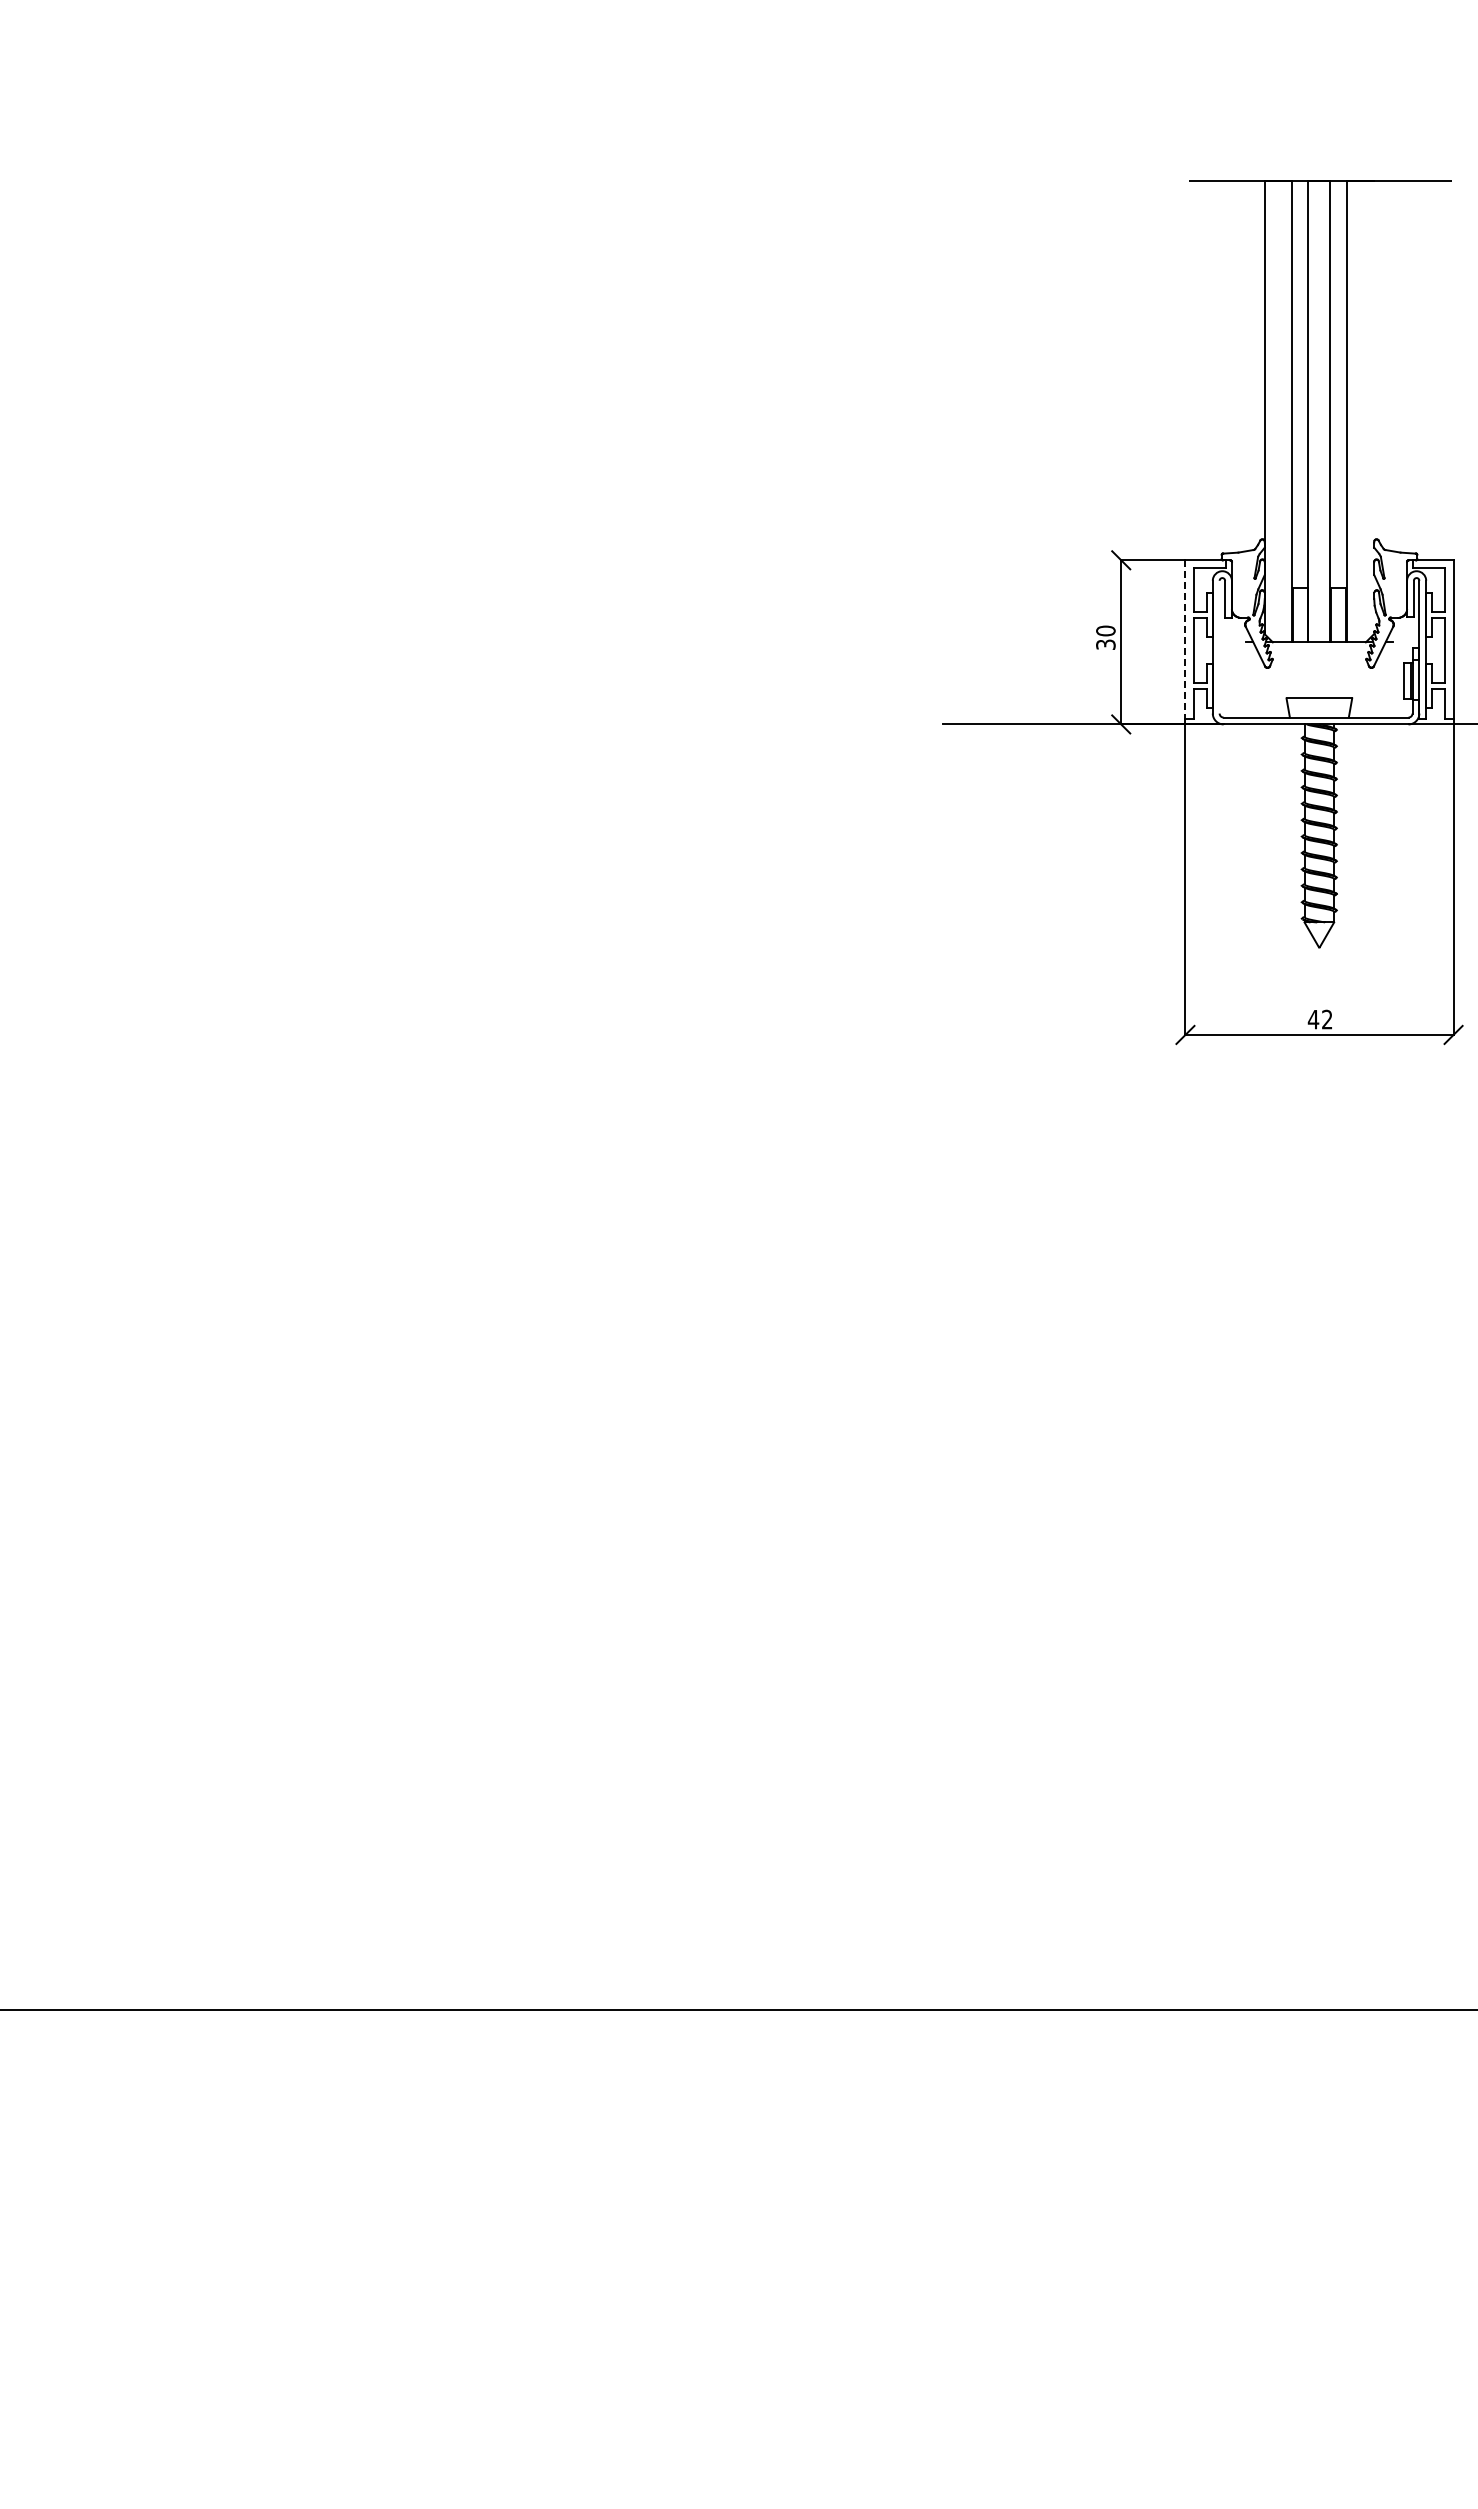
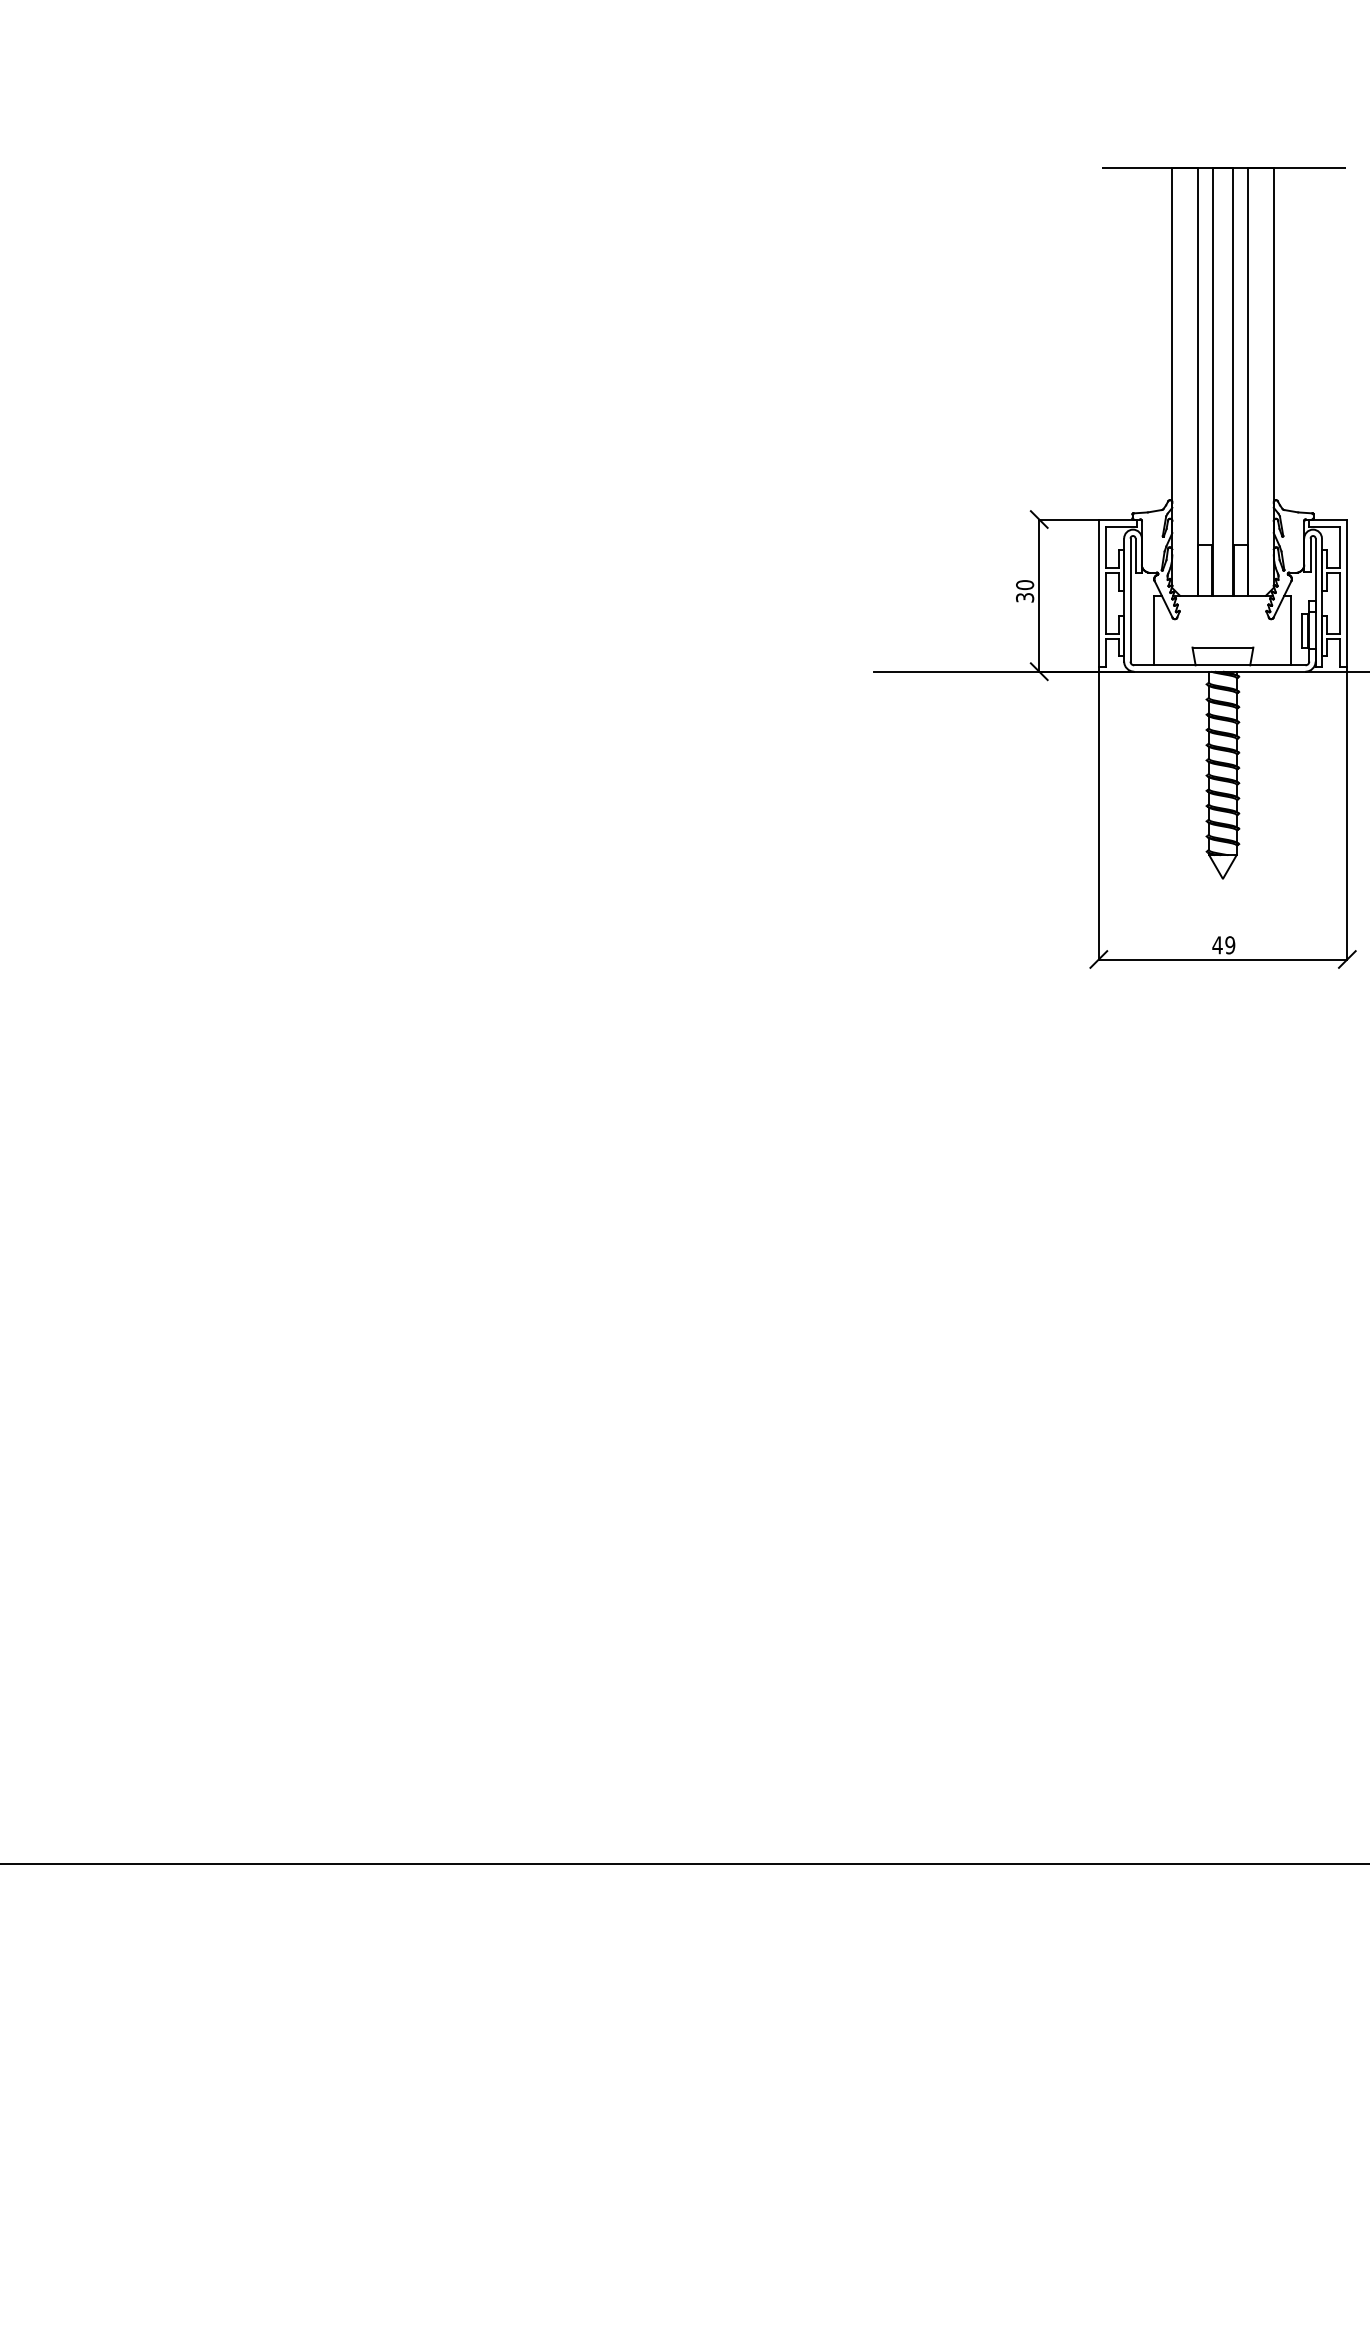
line: (1374, 407) -> (1274, 377), added
line: (1185, 640) -> (1098, 593), dashed -> solid
line: (1219, 646) -> (1130, 599), added
line: (1245, 679) -> (1154, 630), added
line: (1393, 679) -> (1291, 630), added
text: (1326, 1019) -> (1229, 945), 42 -> 49

